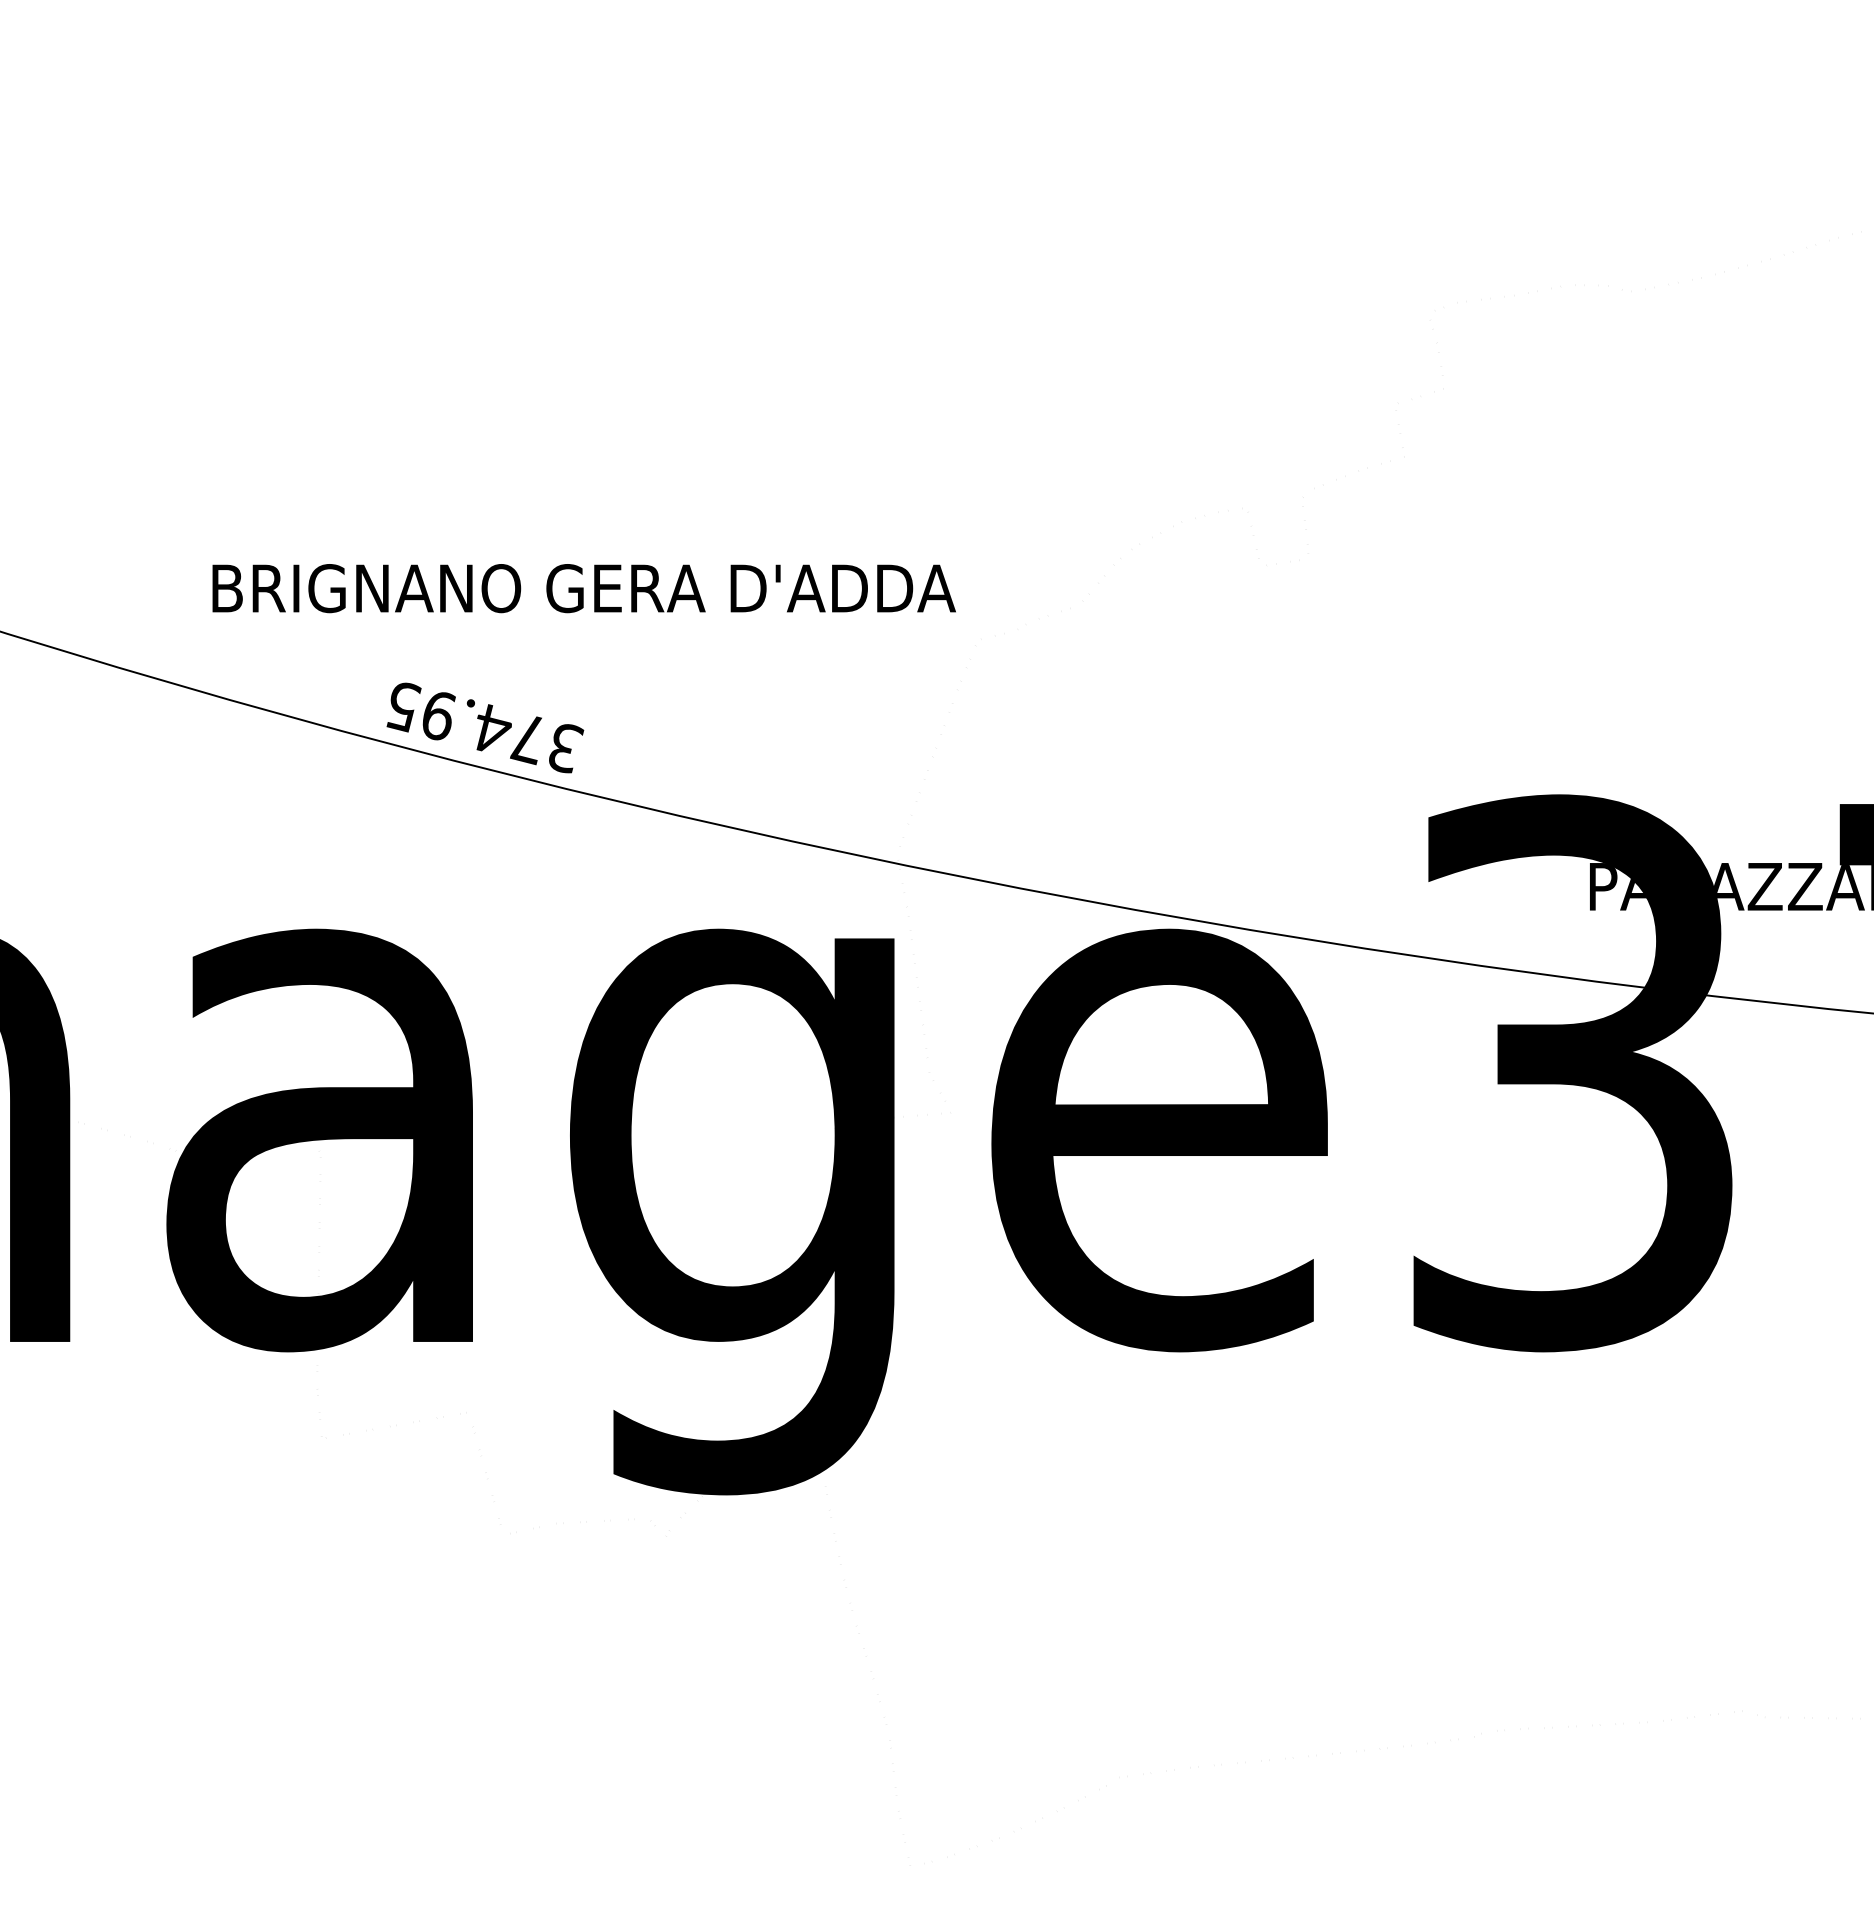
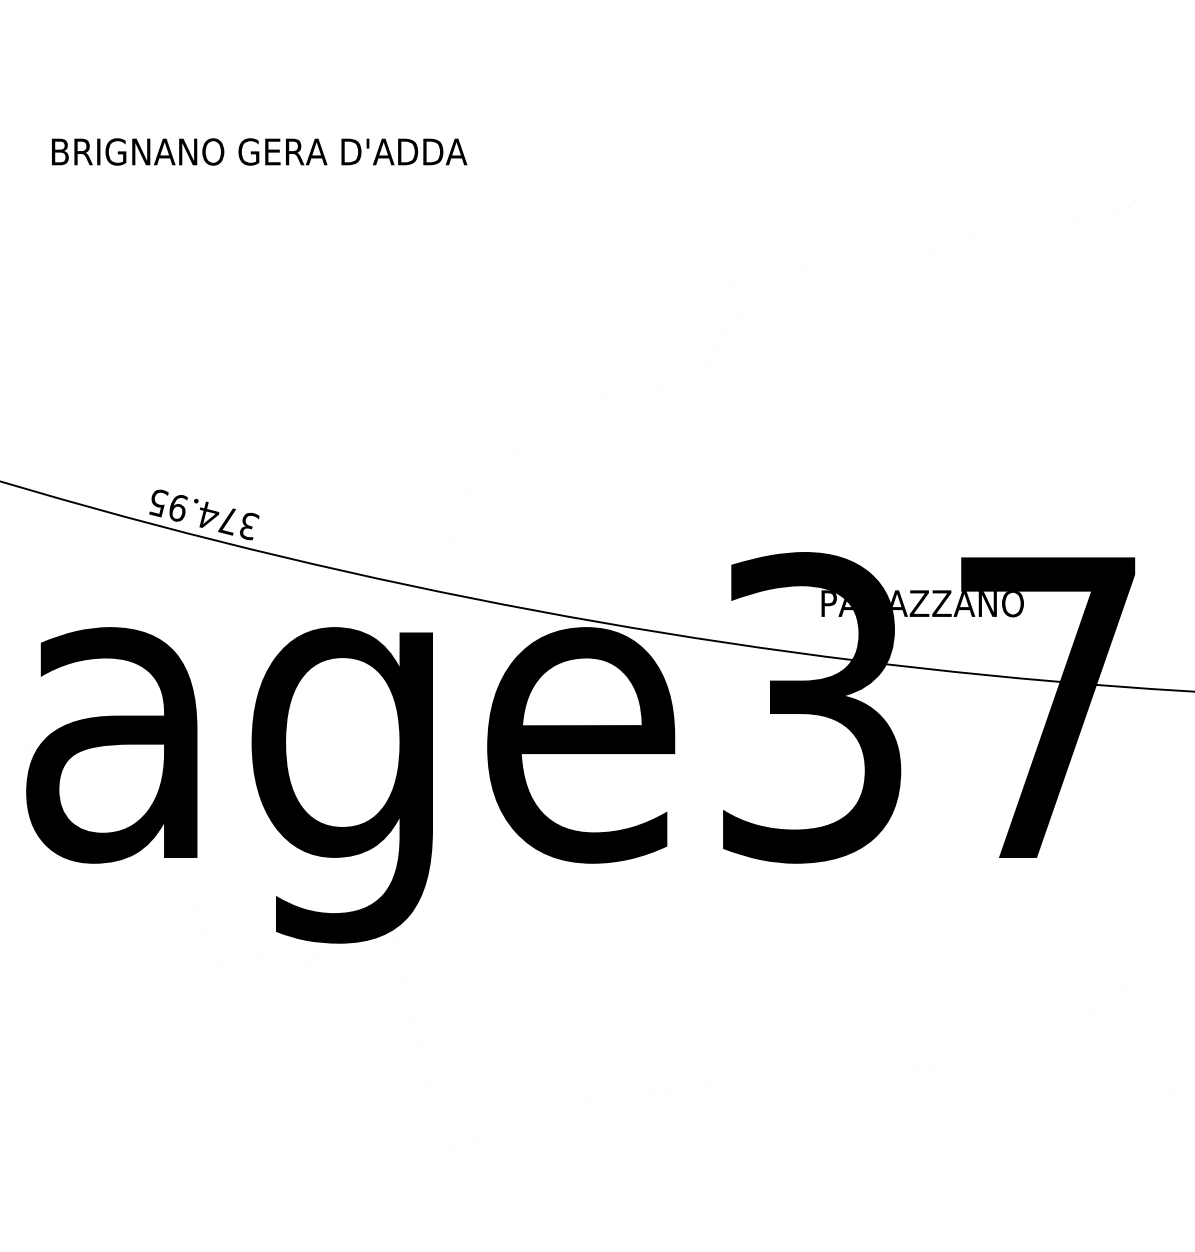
text: (584, 587) -> (259, 151), moved

